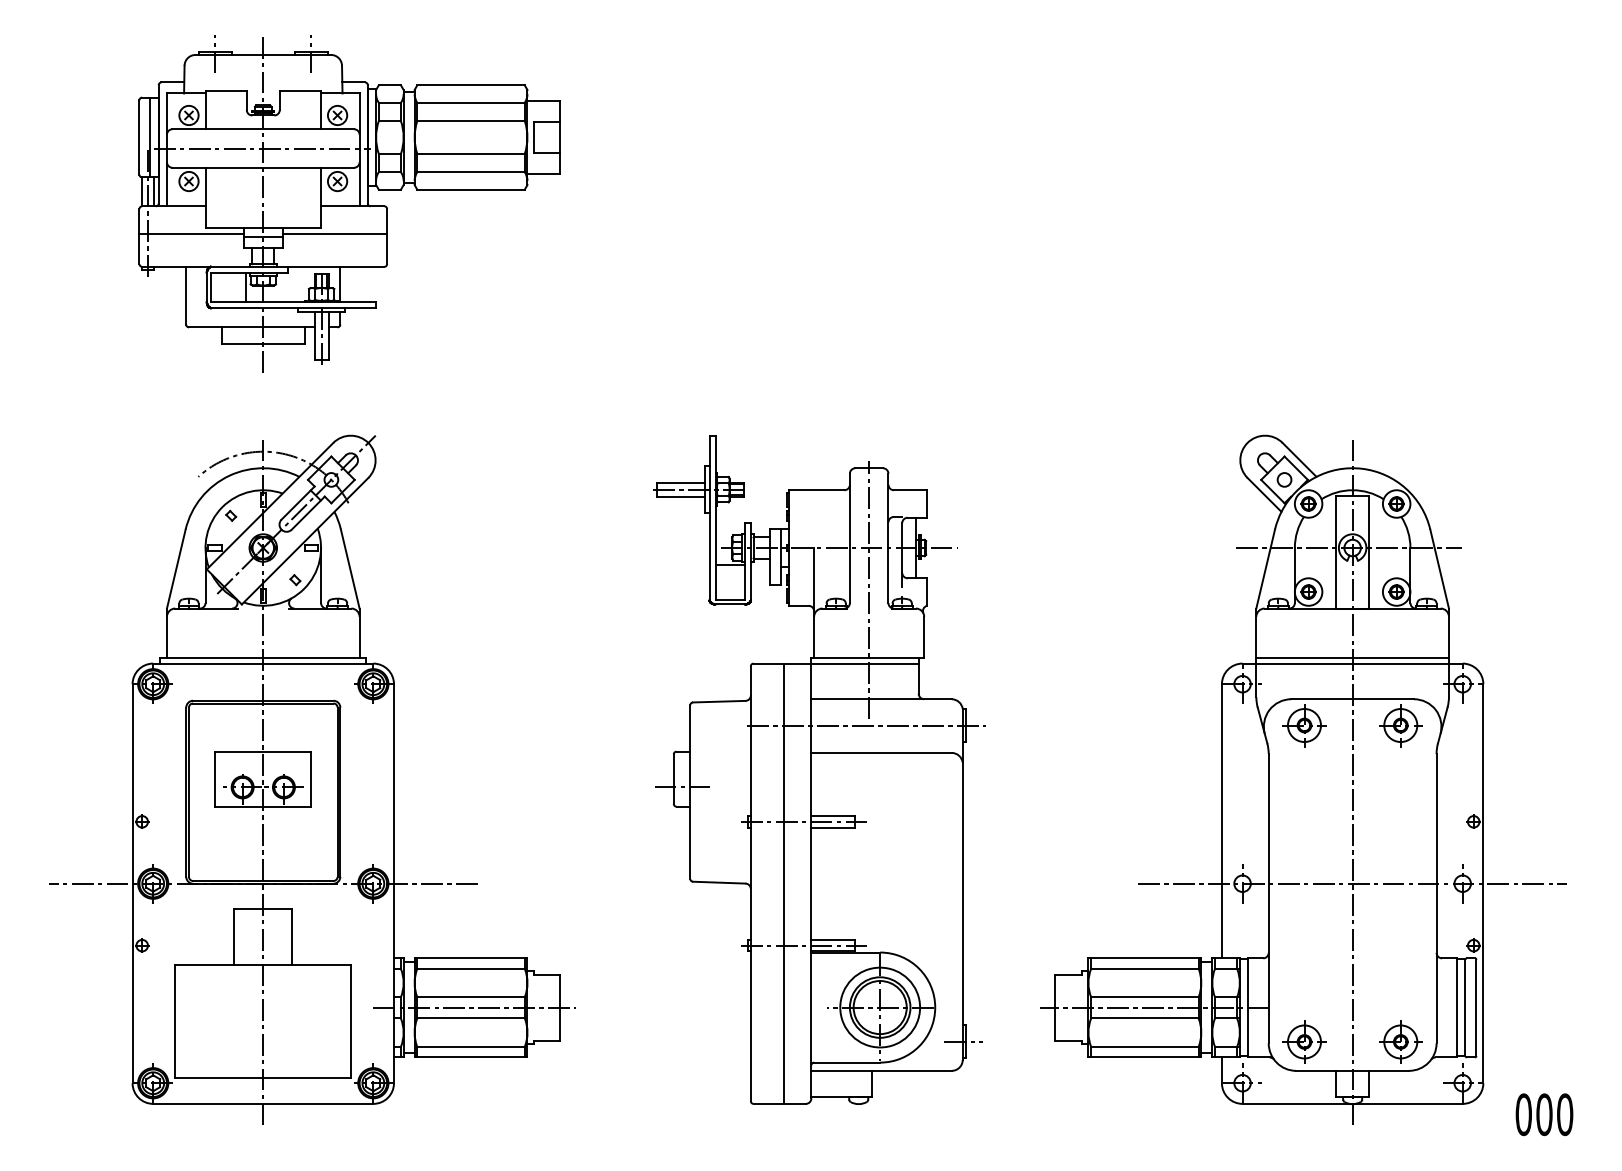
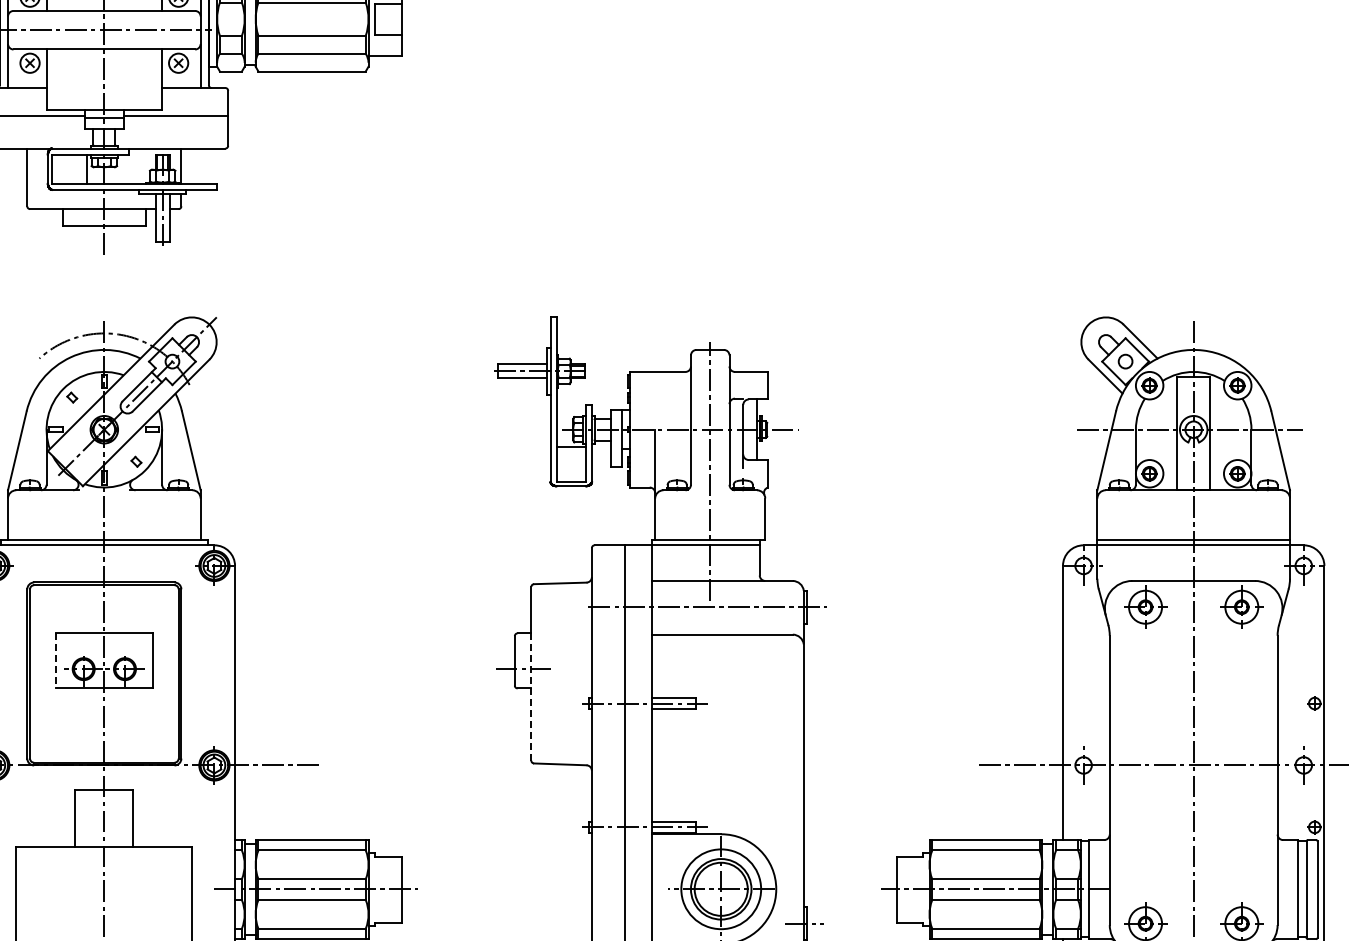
line: (215, 779) -> (56, 661), solid -> dashed
line: (690, 815) -> (531, 697), solid -> dashed

